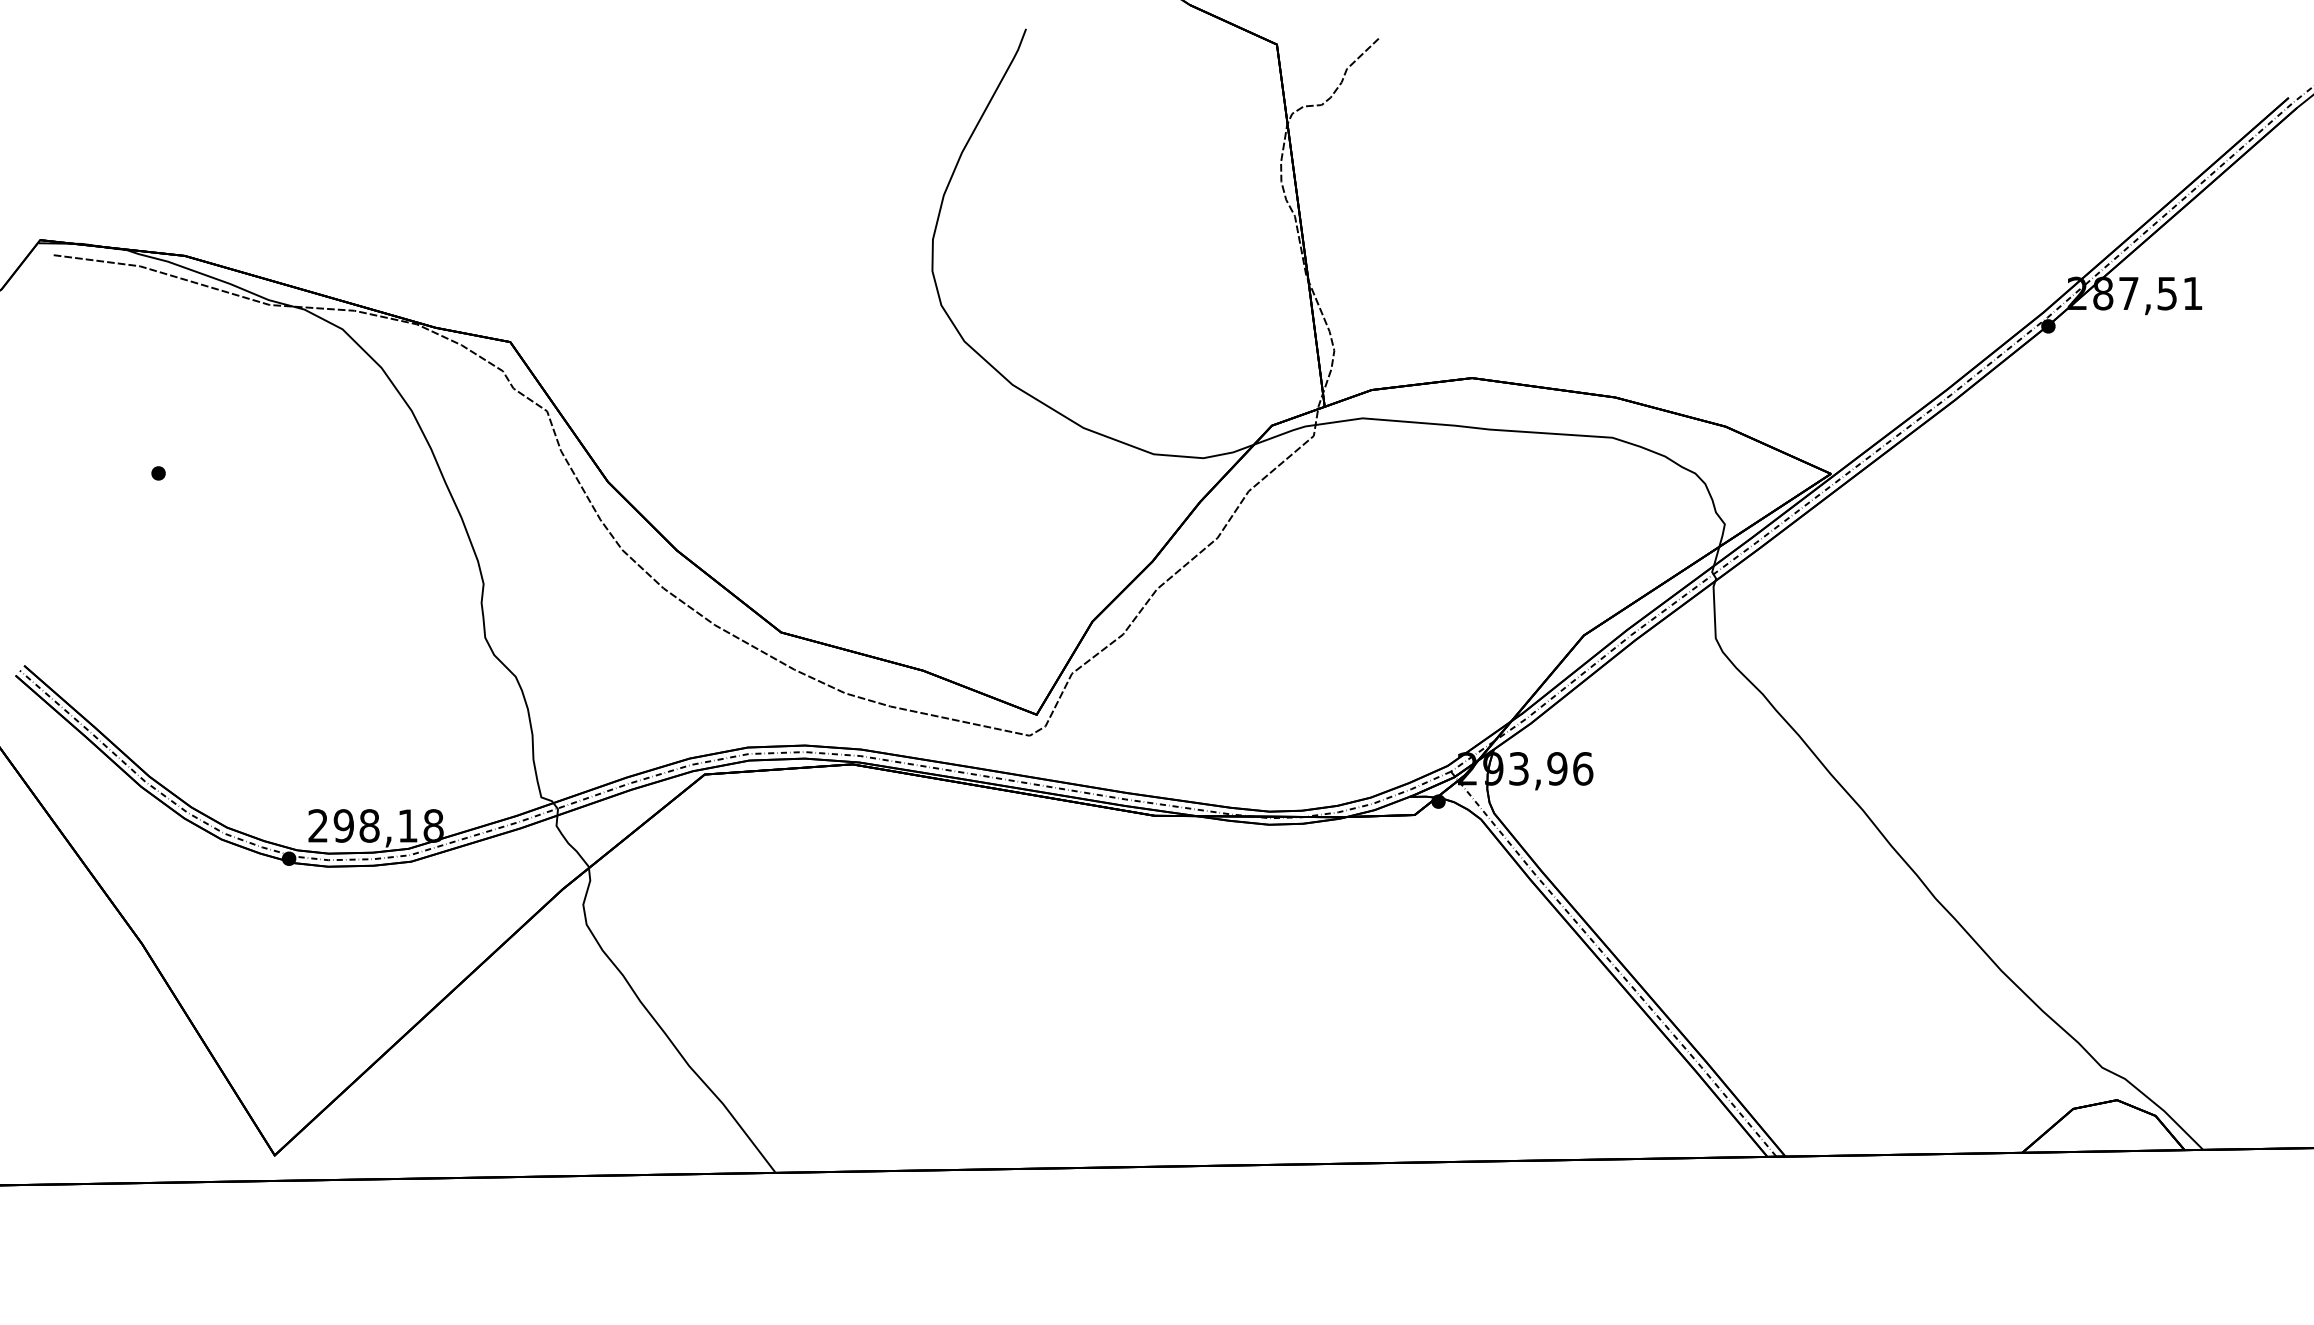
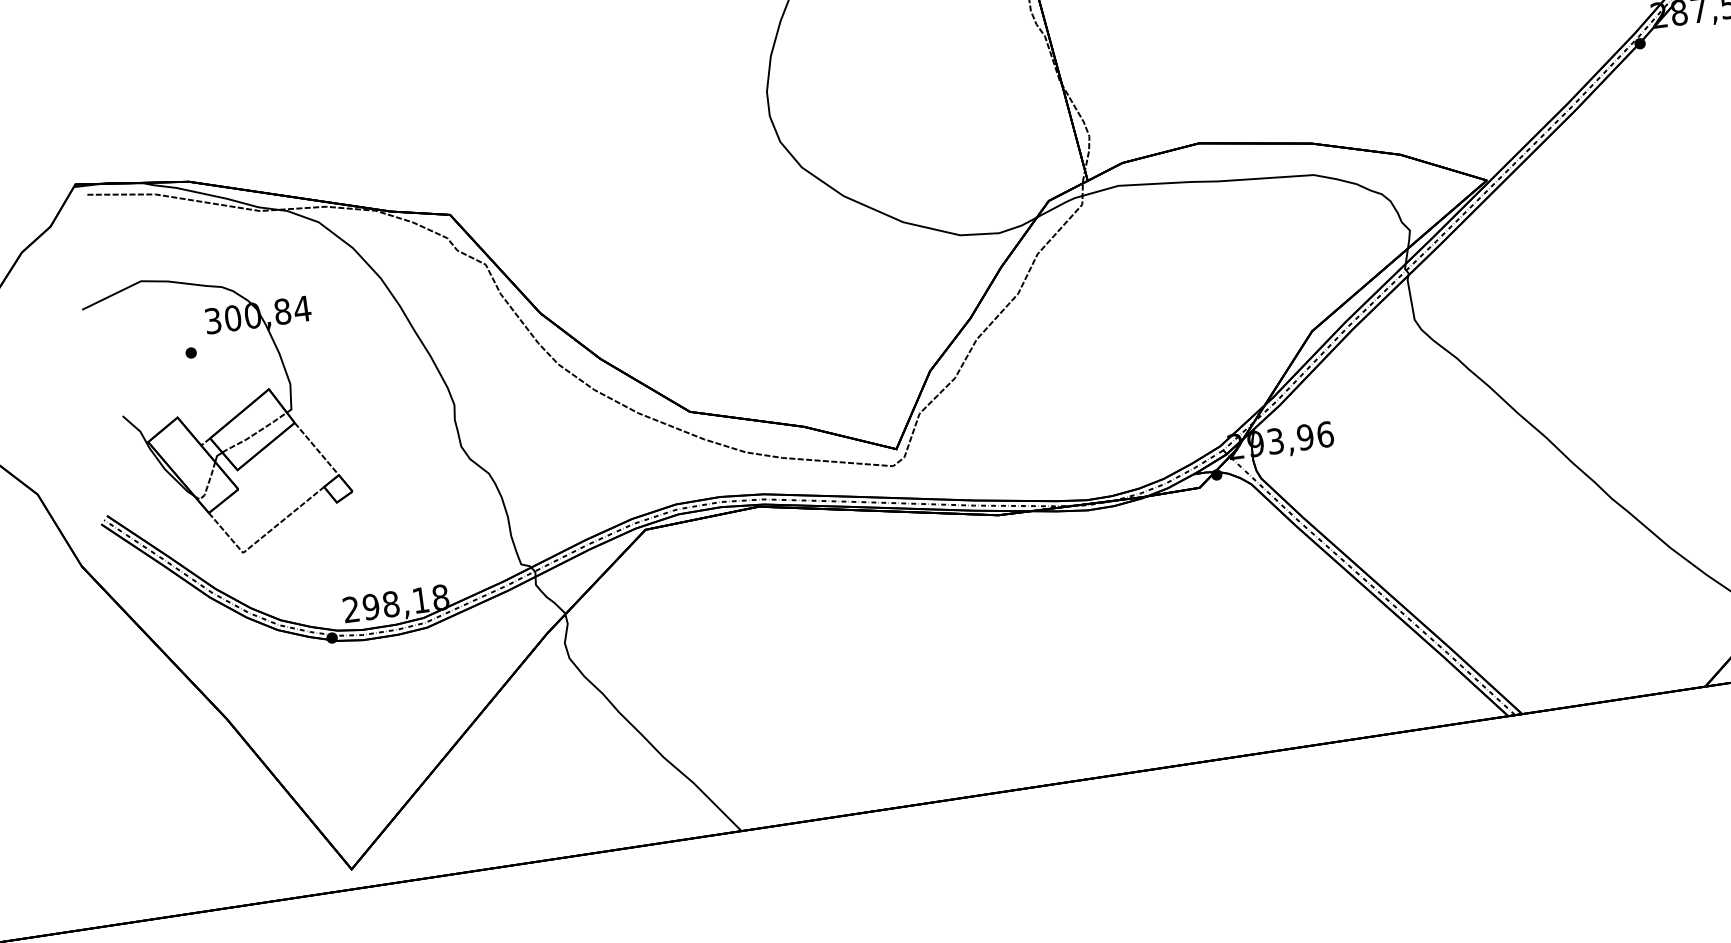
part: (193, 567) -> (227, 422), added

